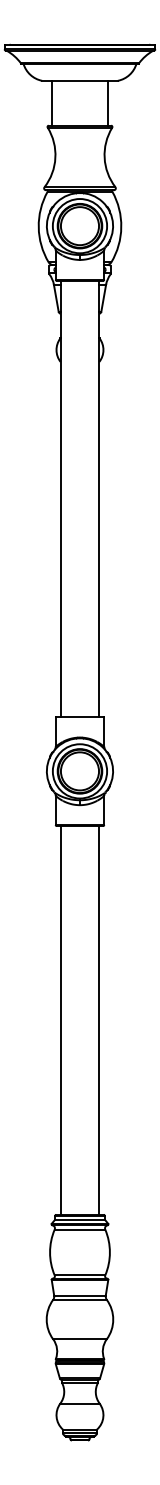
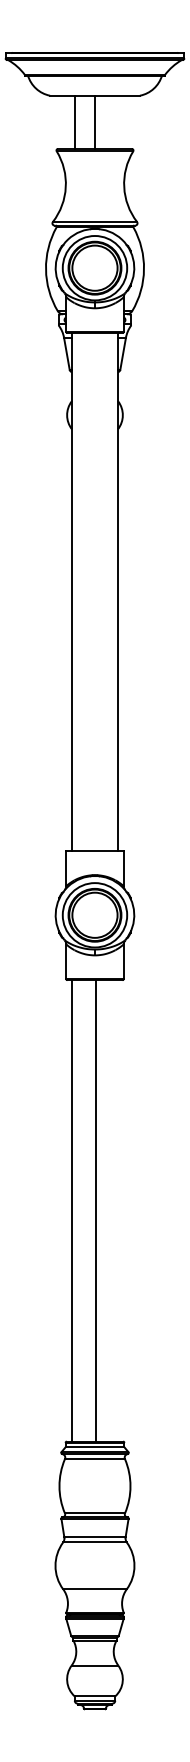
line: (51, 102) -> (74, 121), moved
line: (108, 102) -> (95, 121), moved
line: (98, 1020) -> (95, 1210), moved

